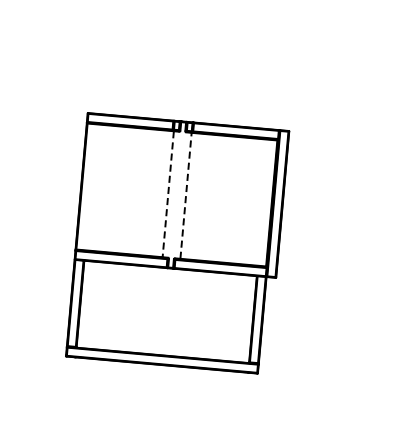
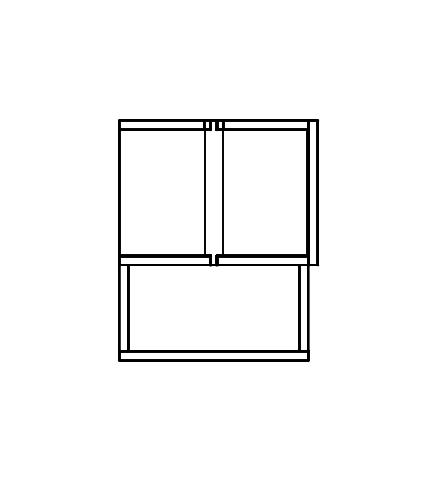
line: (168, 195) -> (205, 193), dashed -> solid
line: (185, 195) -> (222, 192), dashed -> solid

